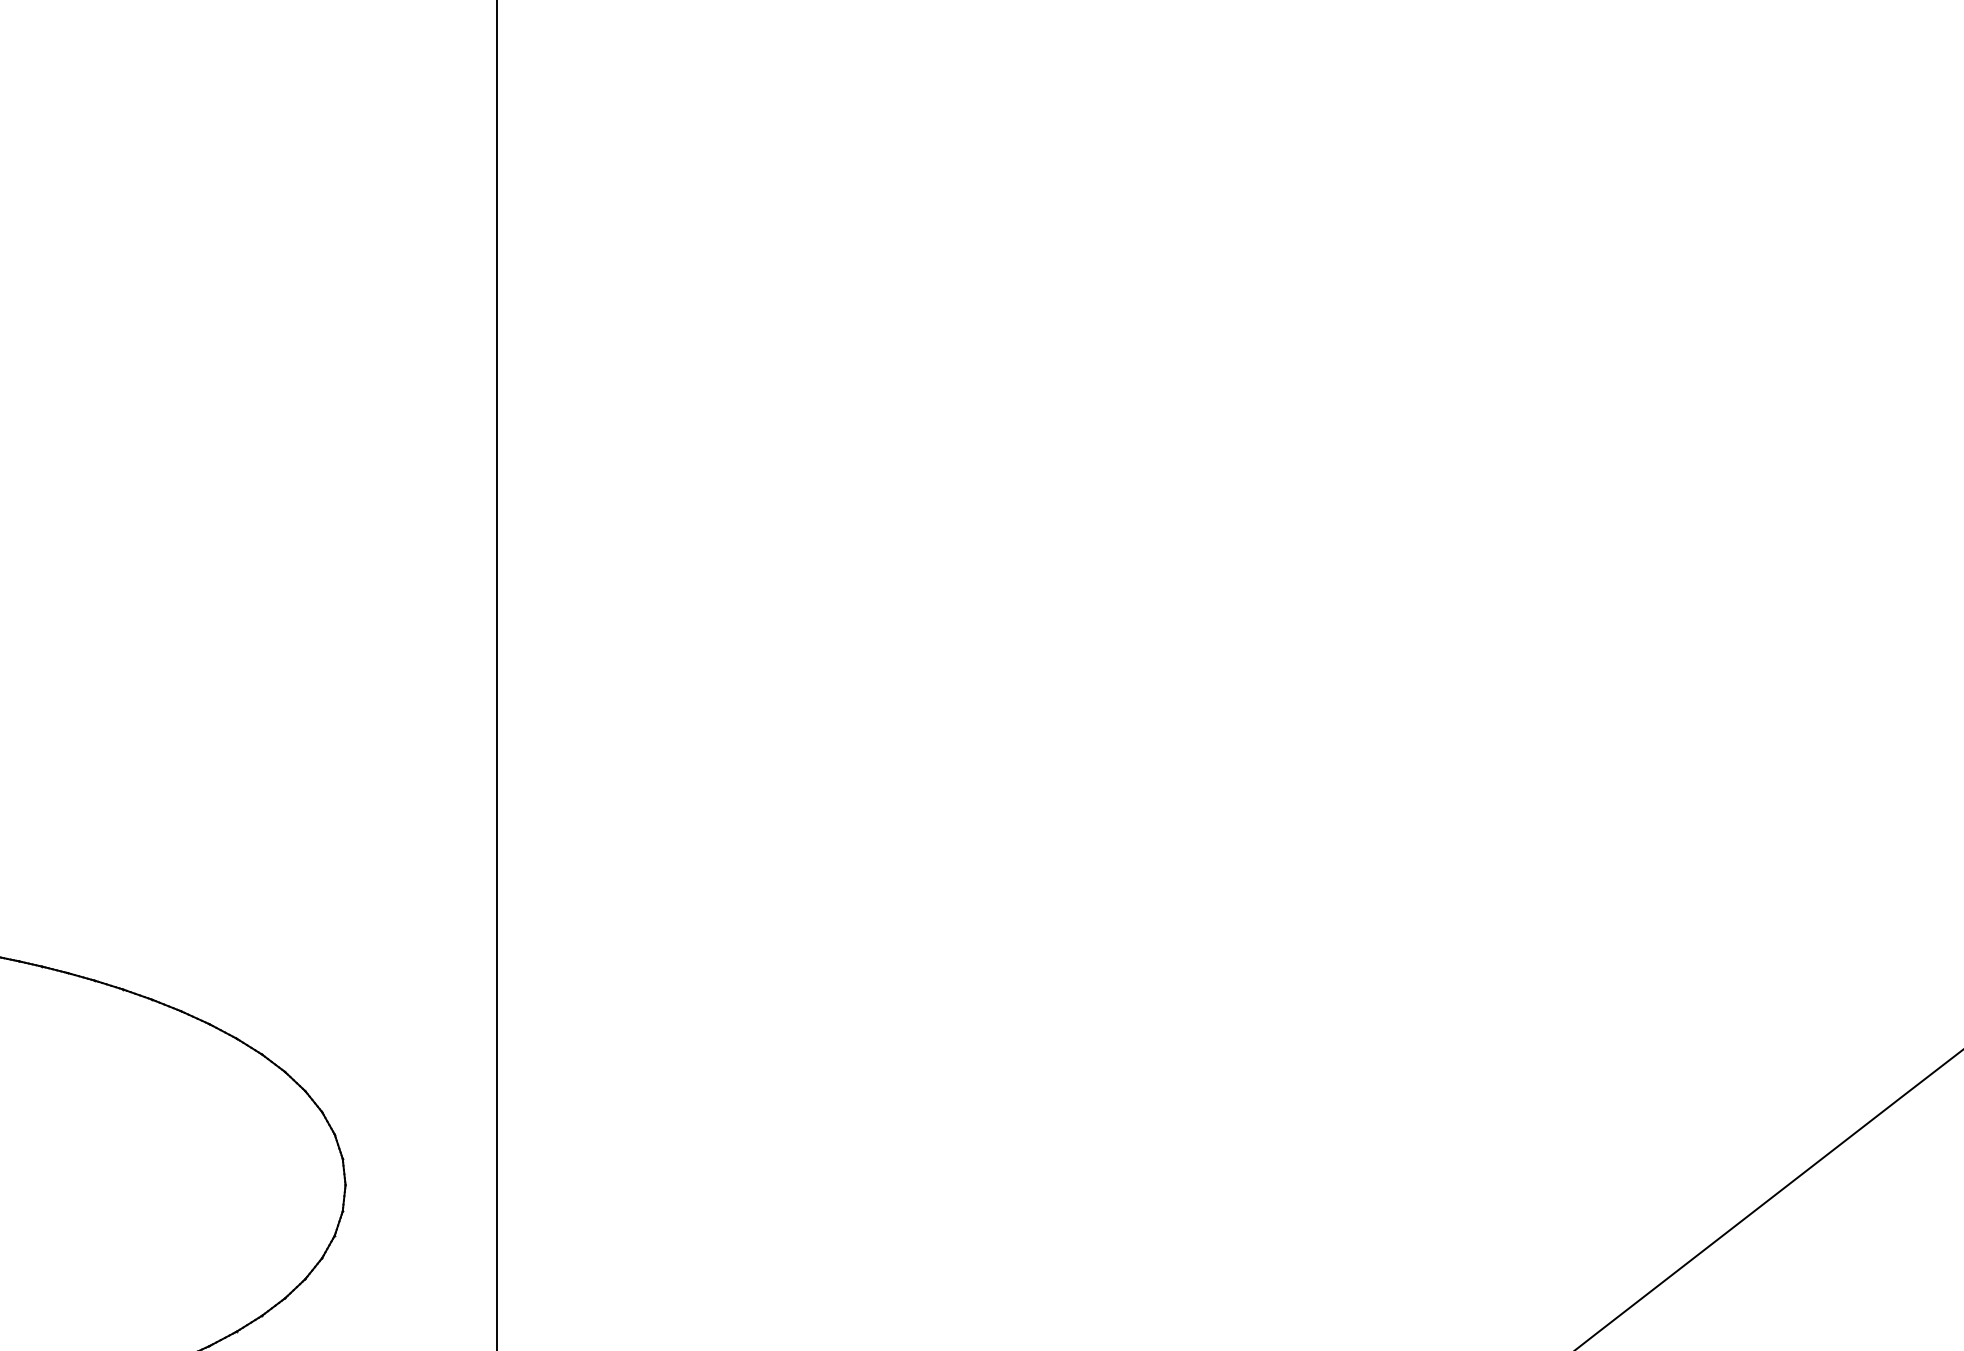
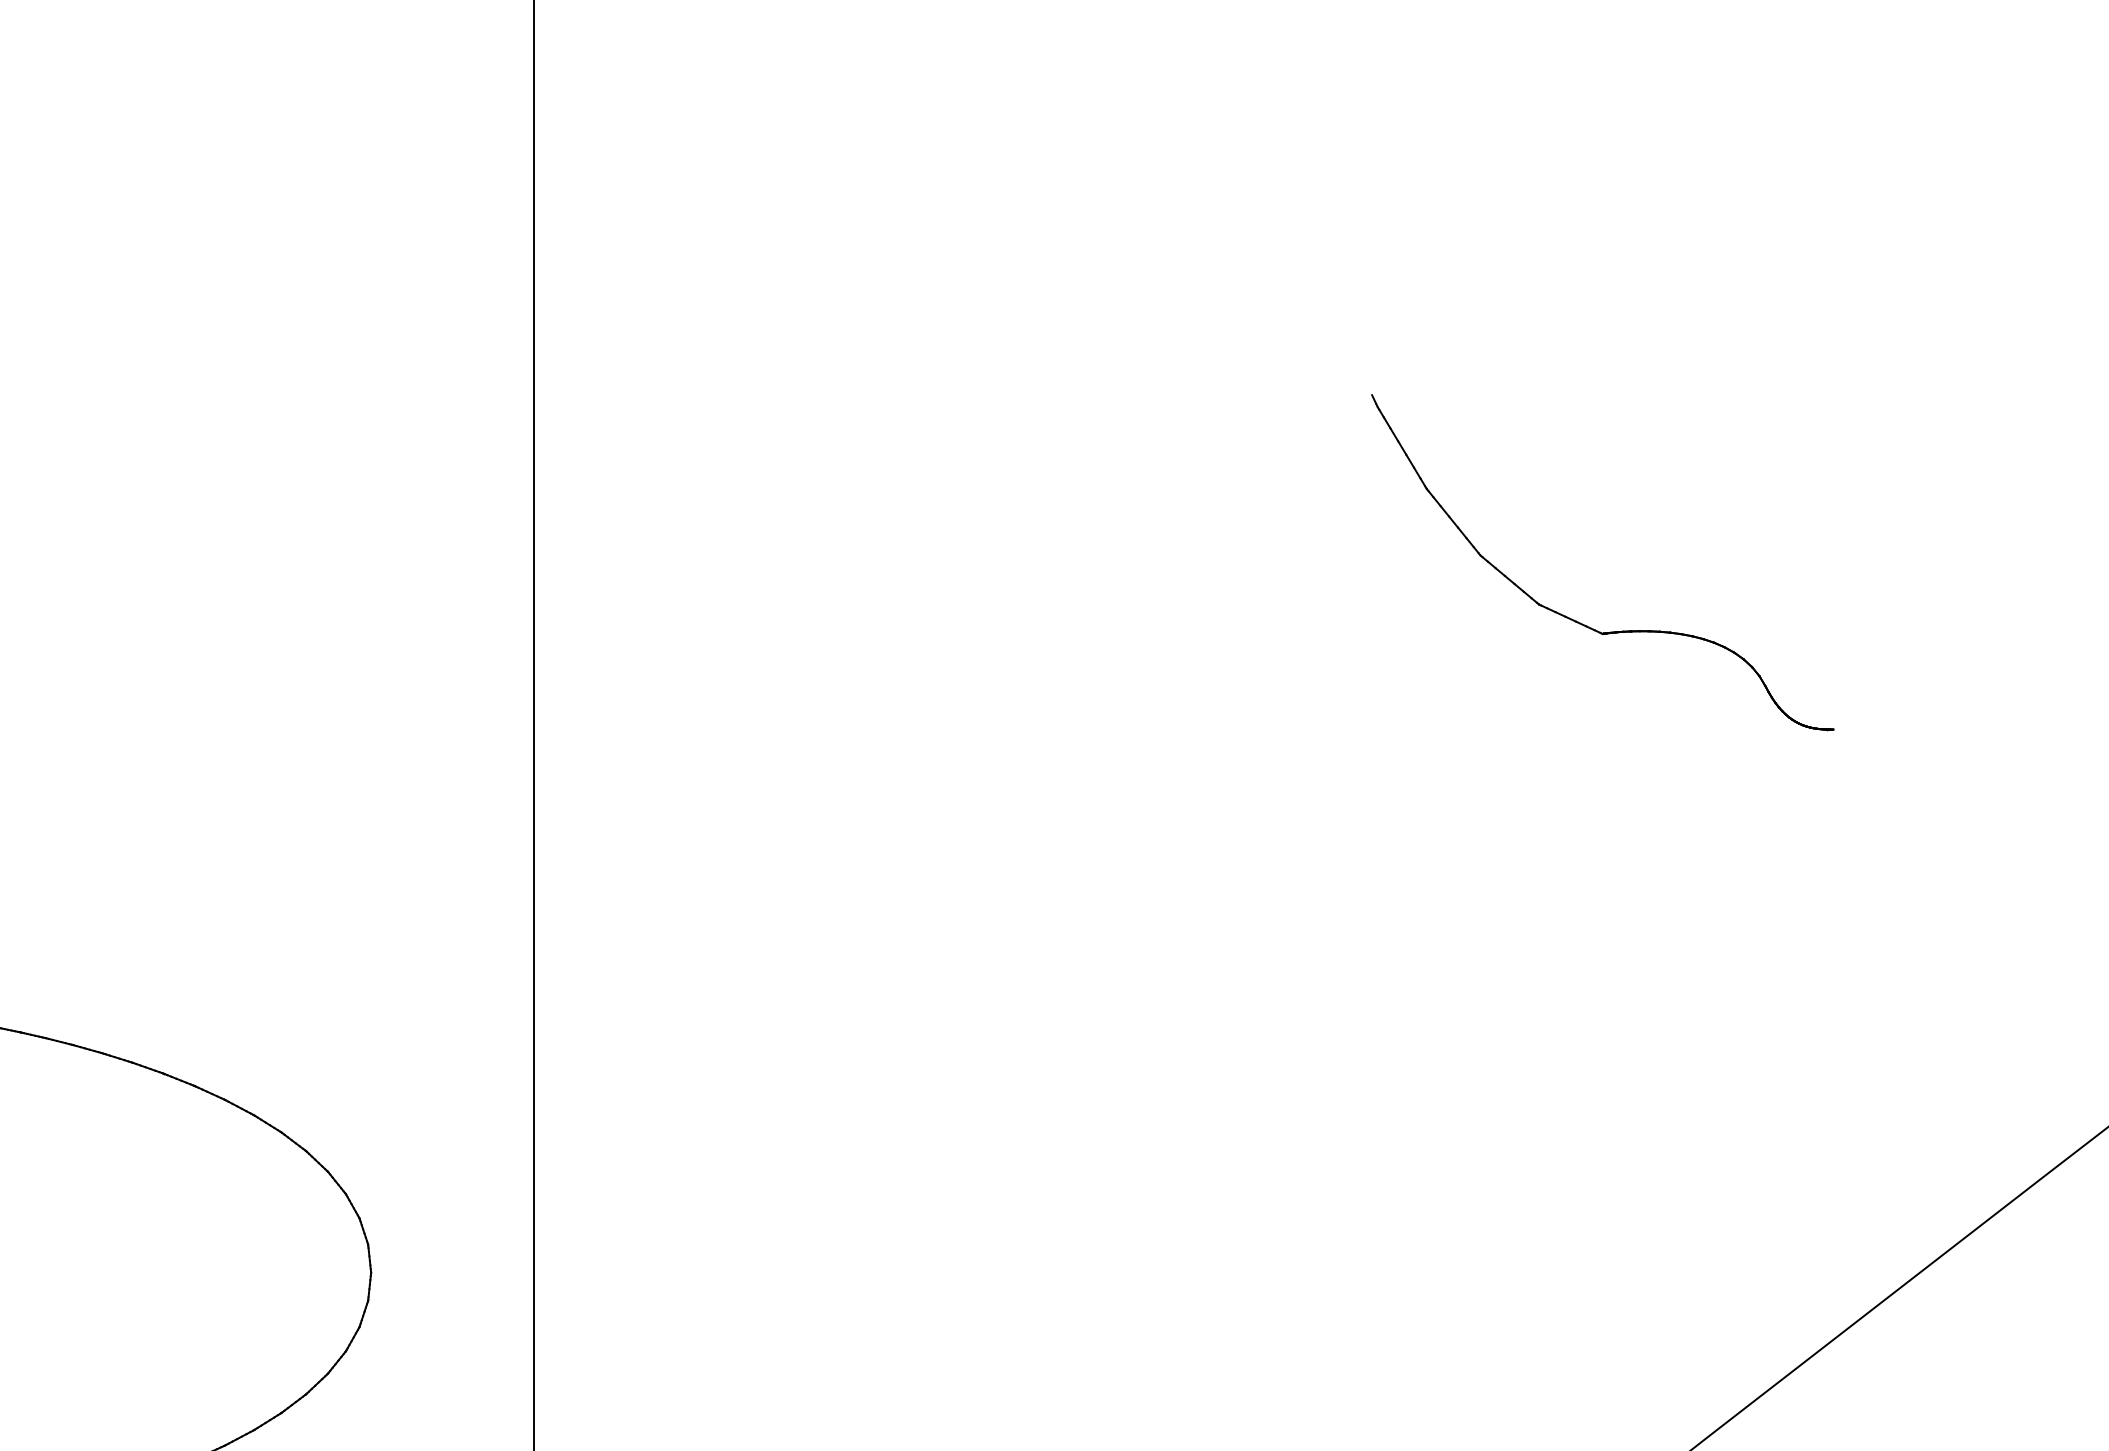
part: (1465, 576) -> (1573, 619), added

